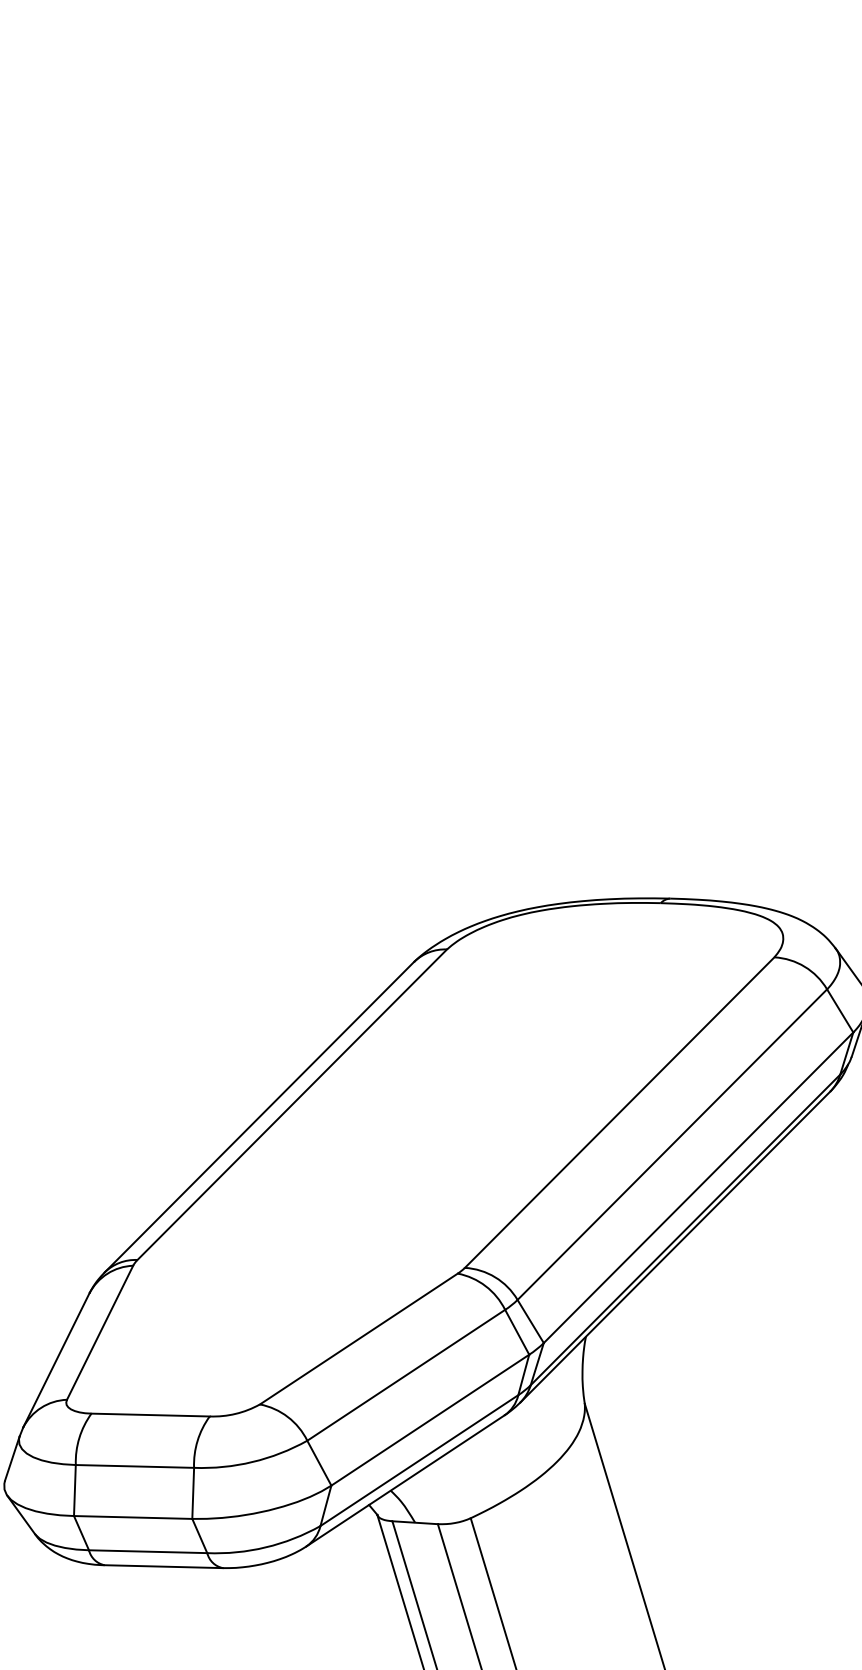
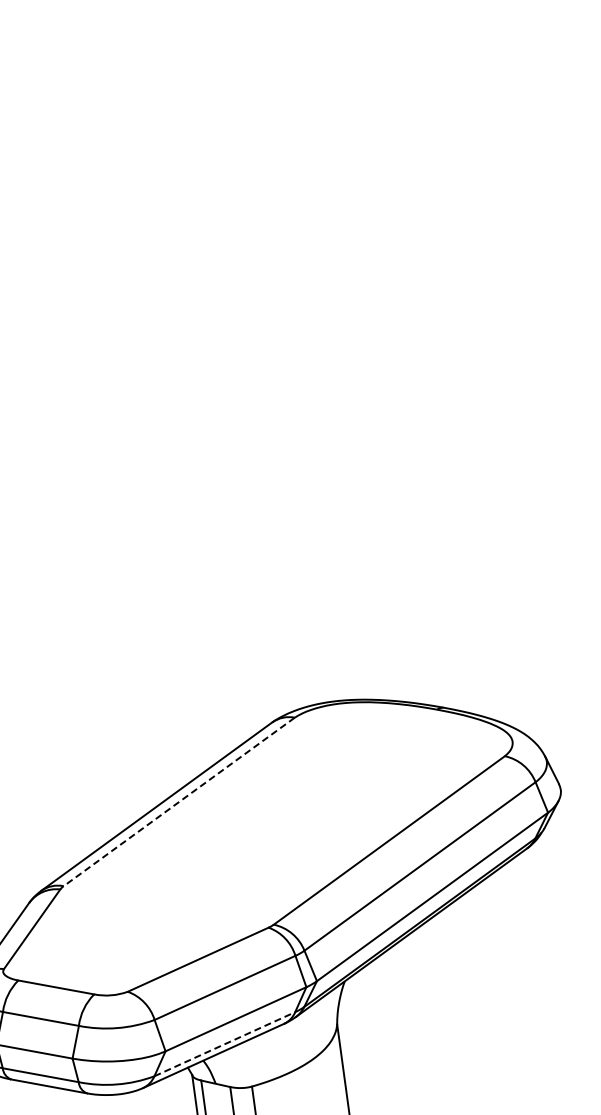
line: (291, 1105) -> (178, 802), solid -> dashed
line: (420, 1460) -> (225, 1044), solid -> dashed

